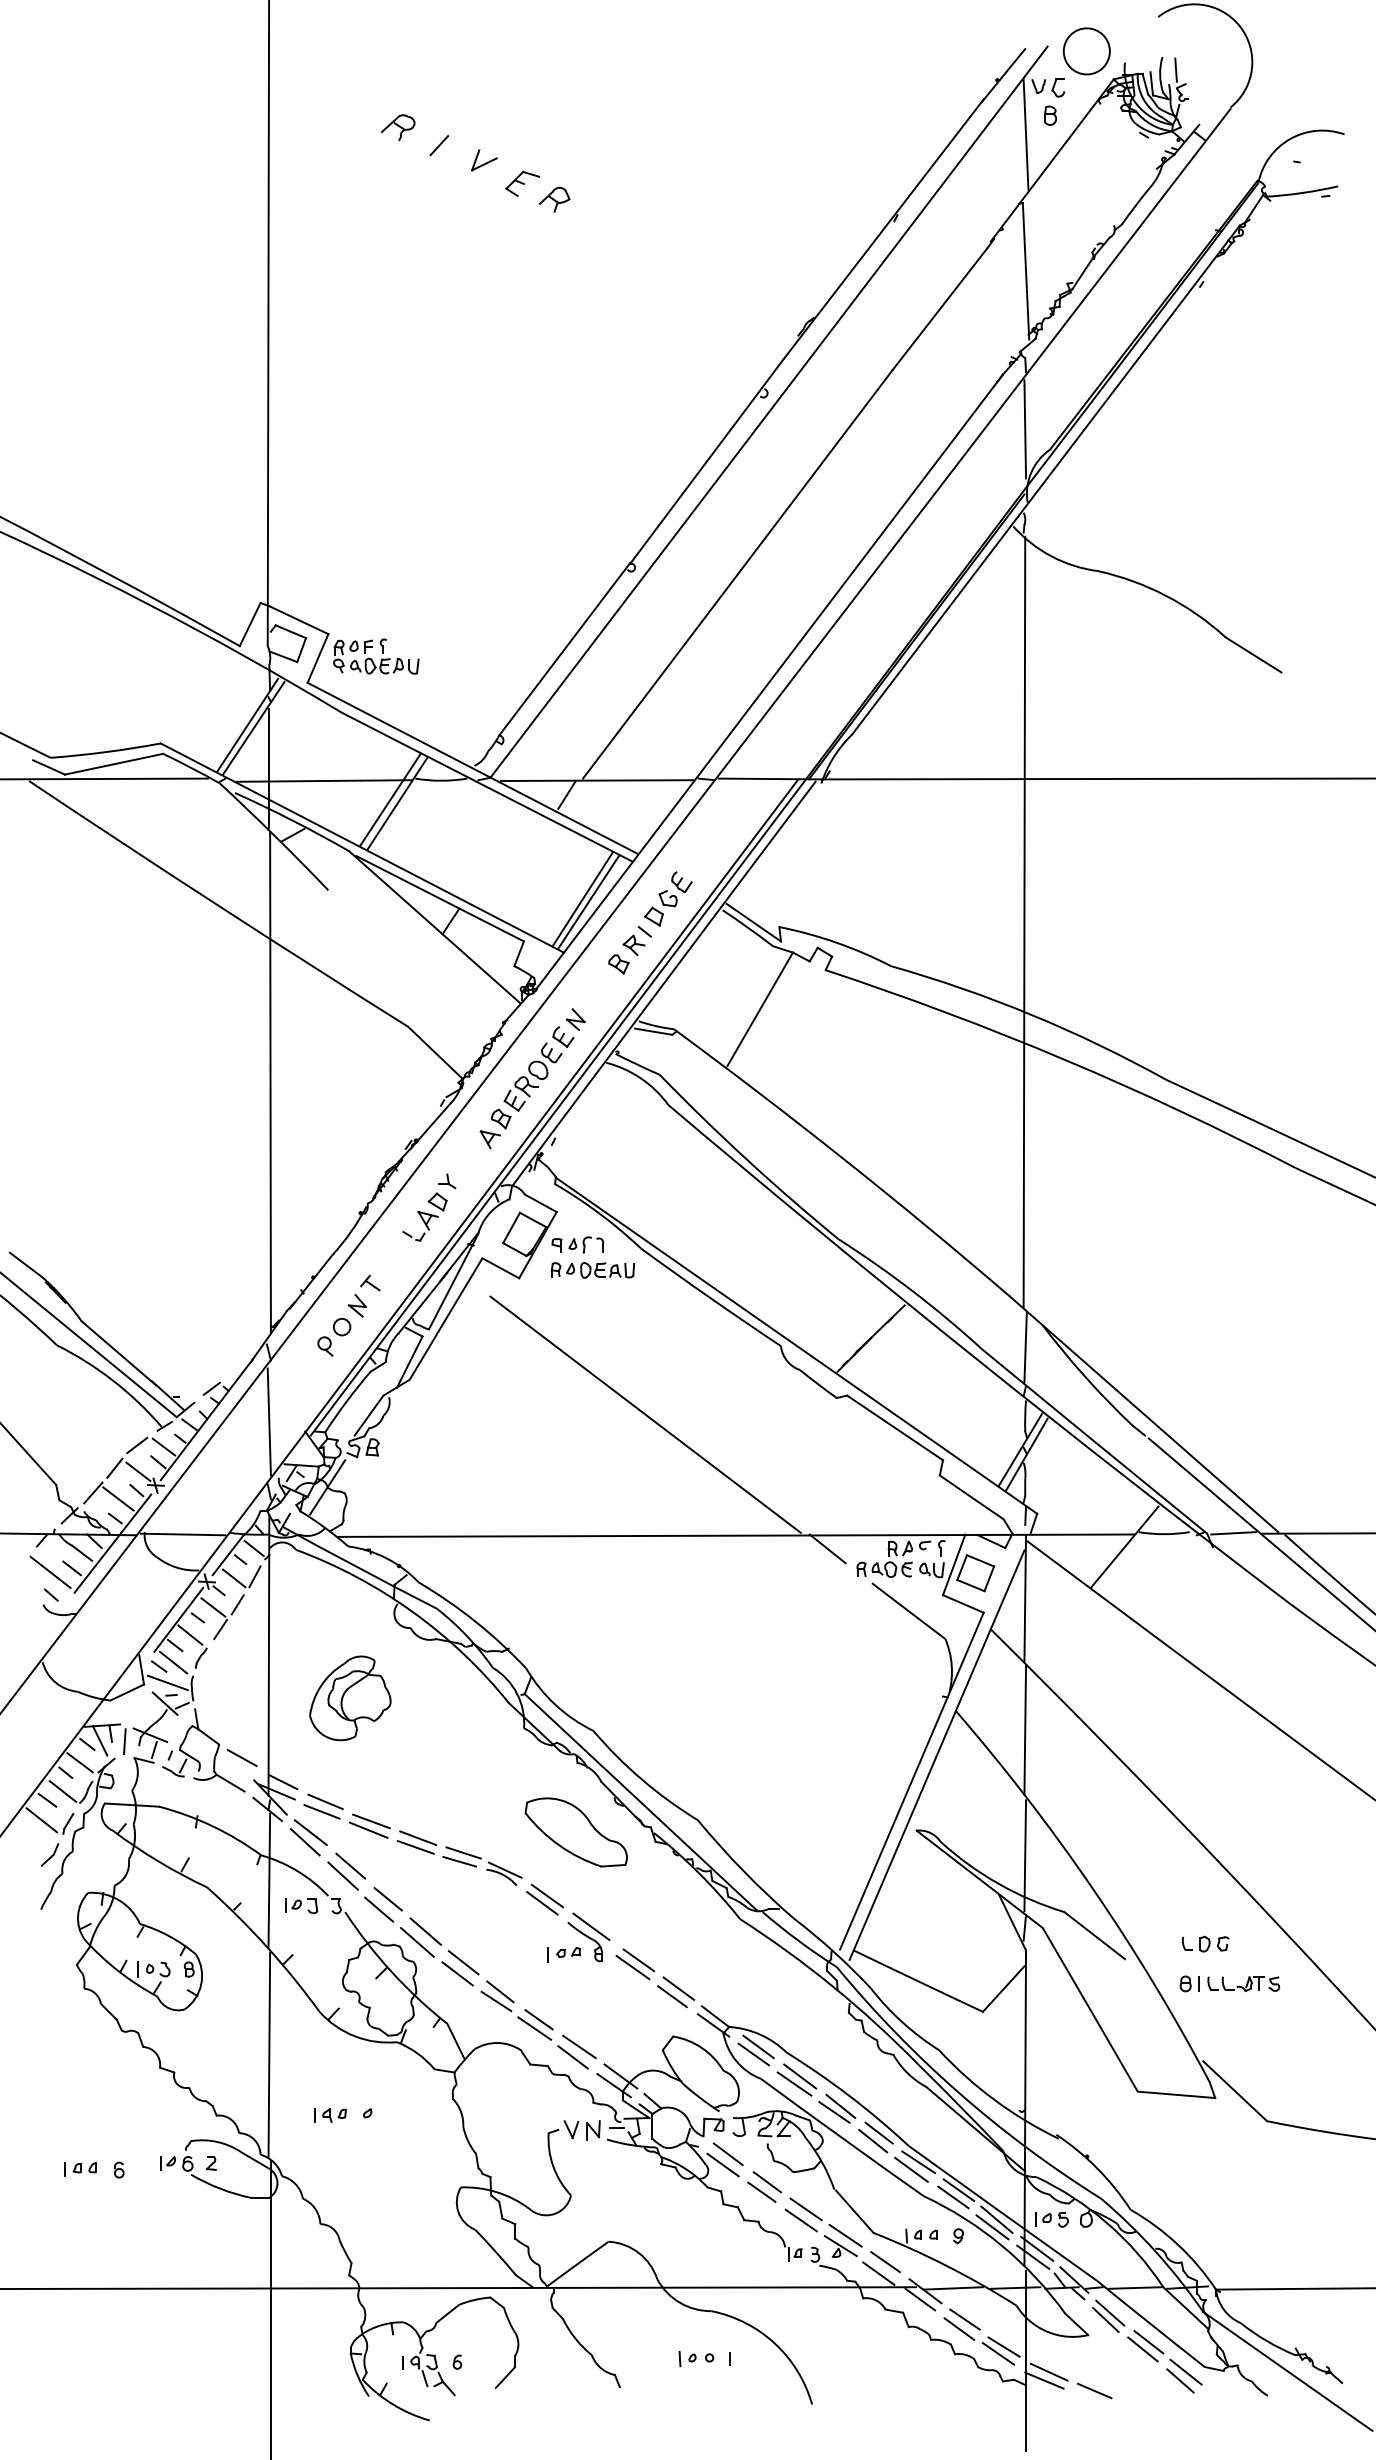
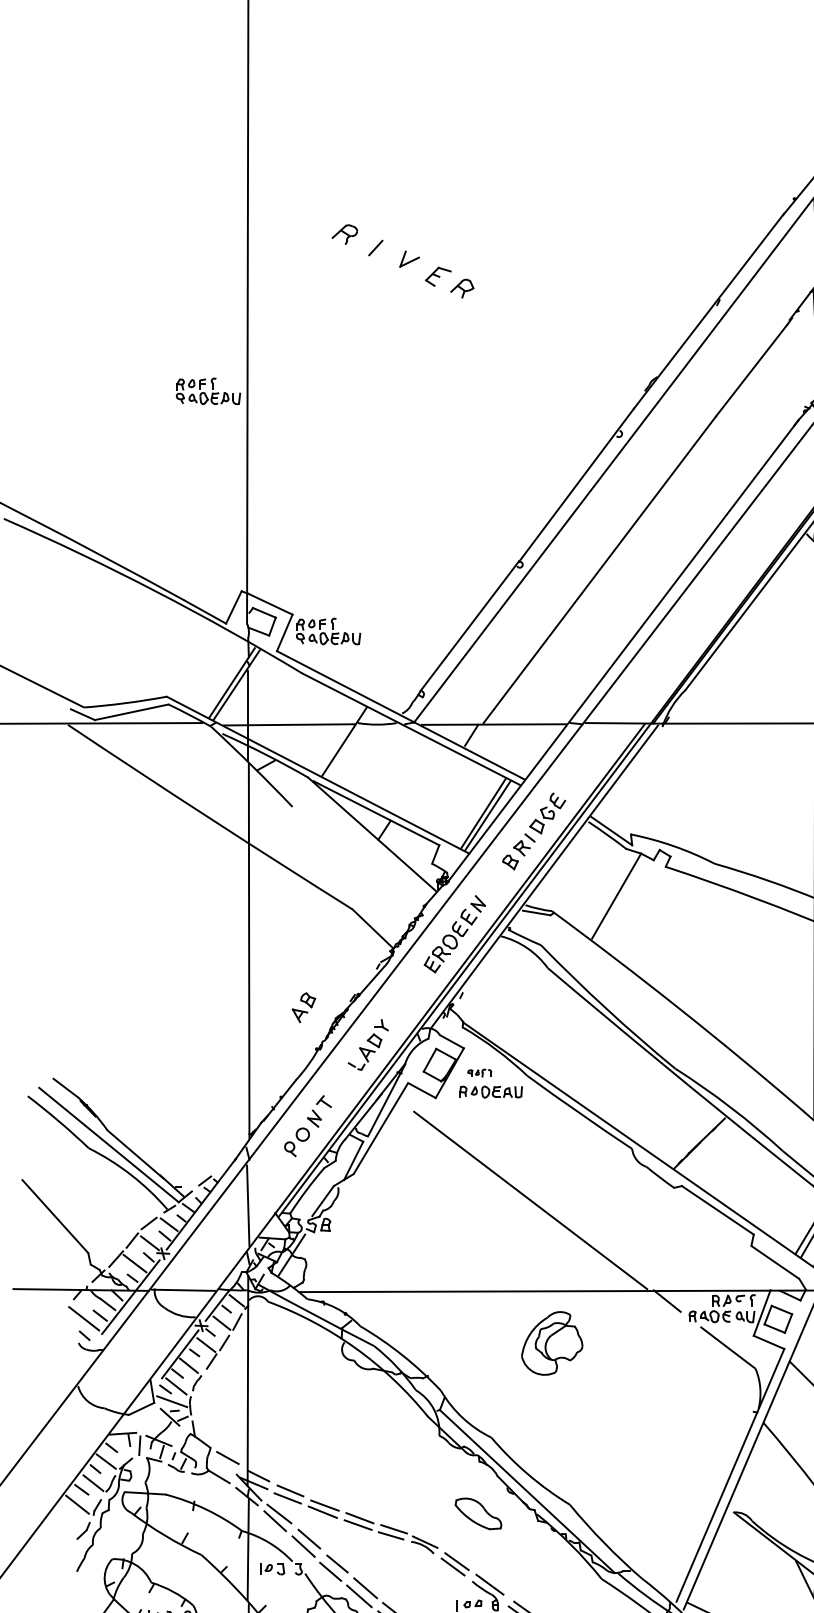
part: (216, 336) -> (208, 391), added
line: (390, 799) -> (339, 738), removed
part: (495, 1128) -> (303, 1007), moved
part: (577, 1244) -> (479, 1072), size x0.6
part: (350, 1698) -> (552, 1343), moved
line: (99, 1740) -> (120, 1444), removed
part: (575, 1832) -> (477, 1513), size x0.6

